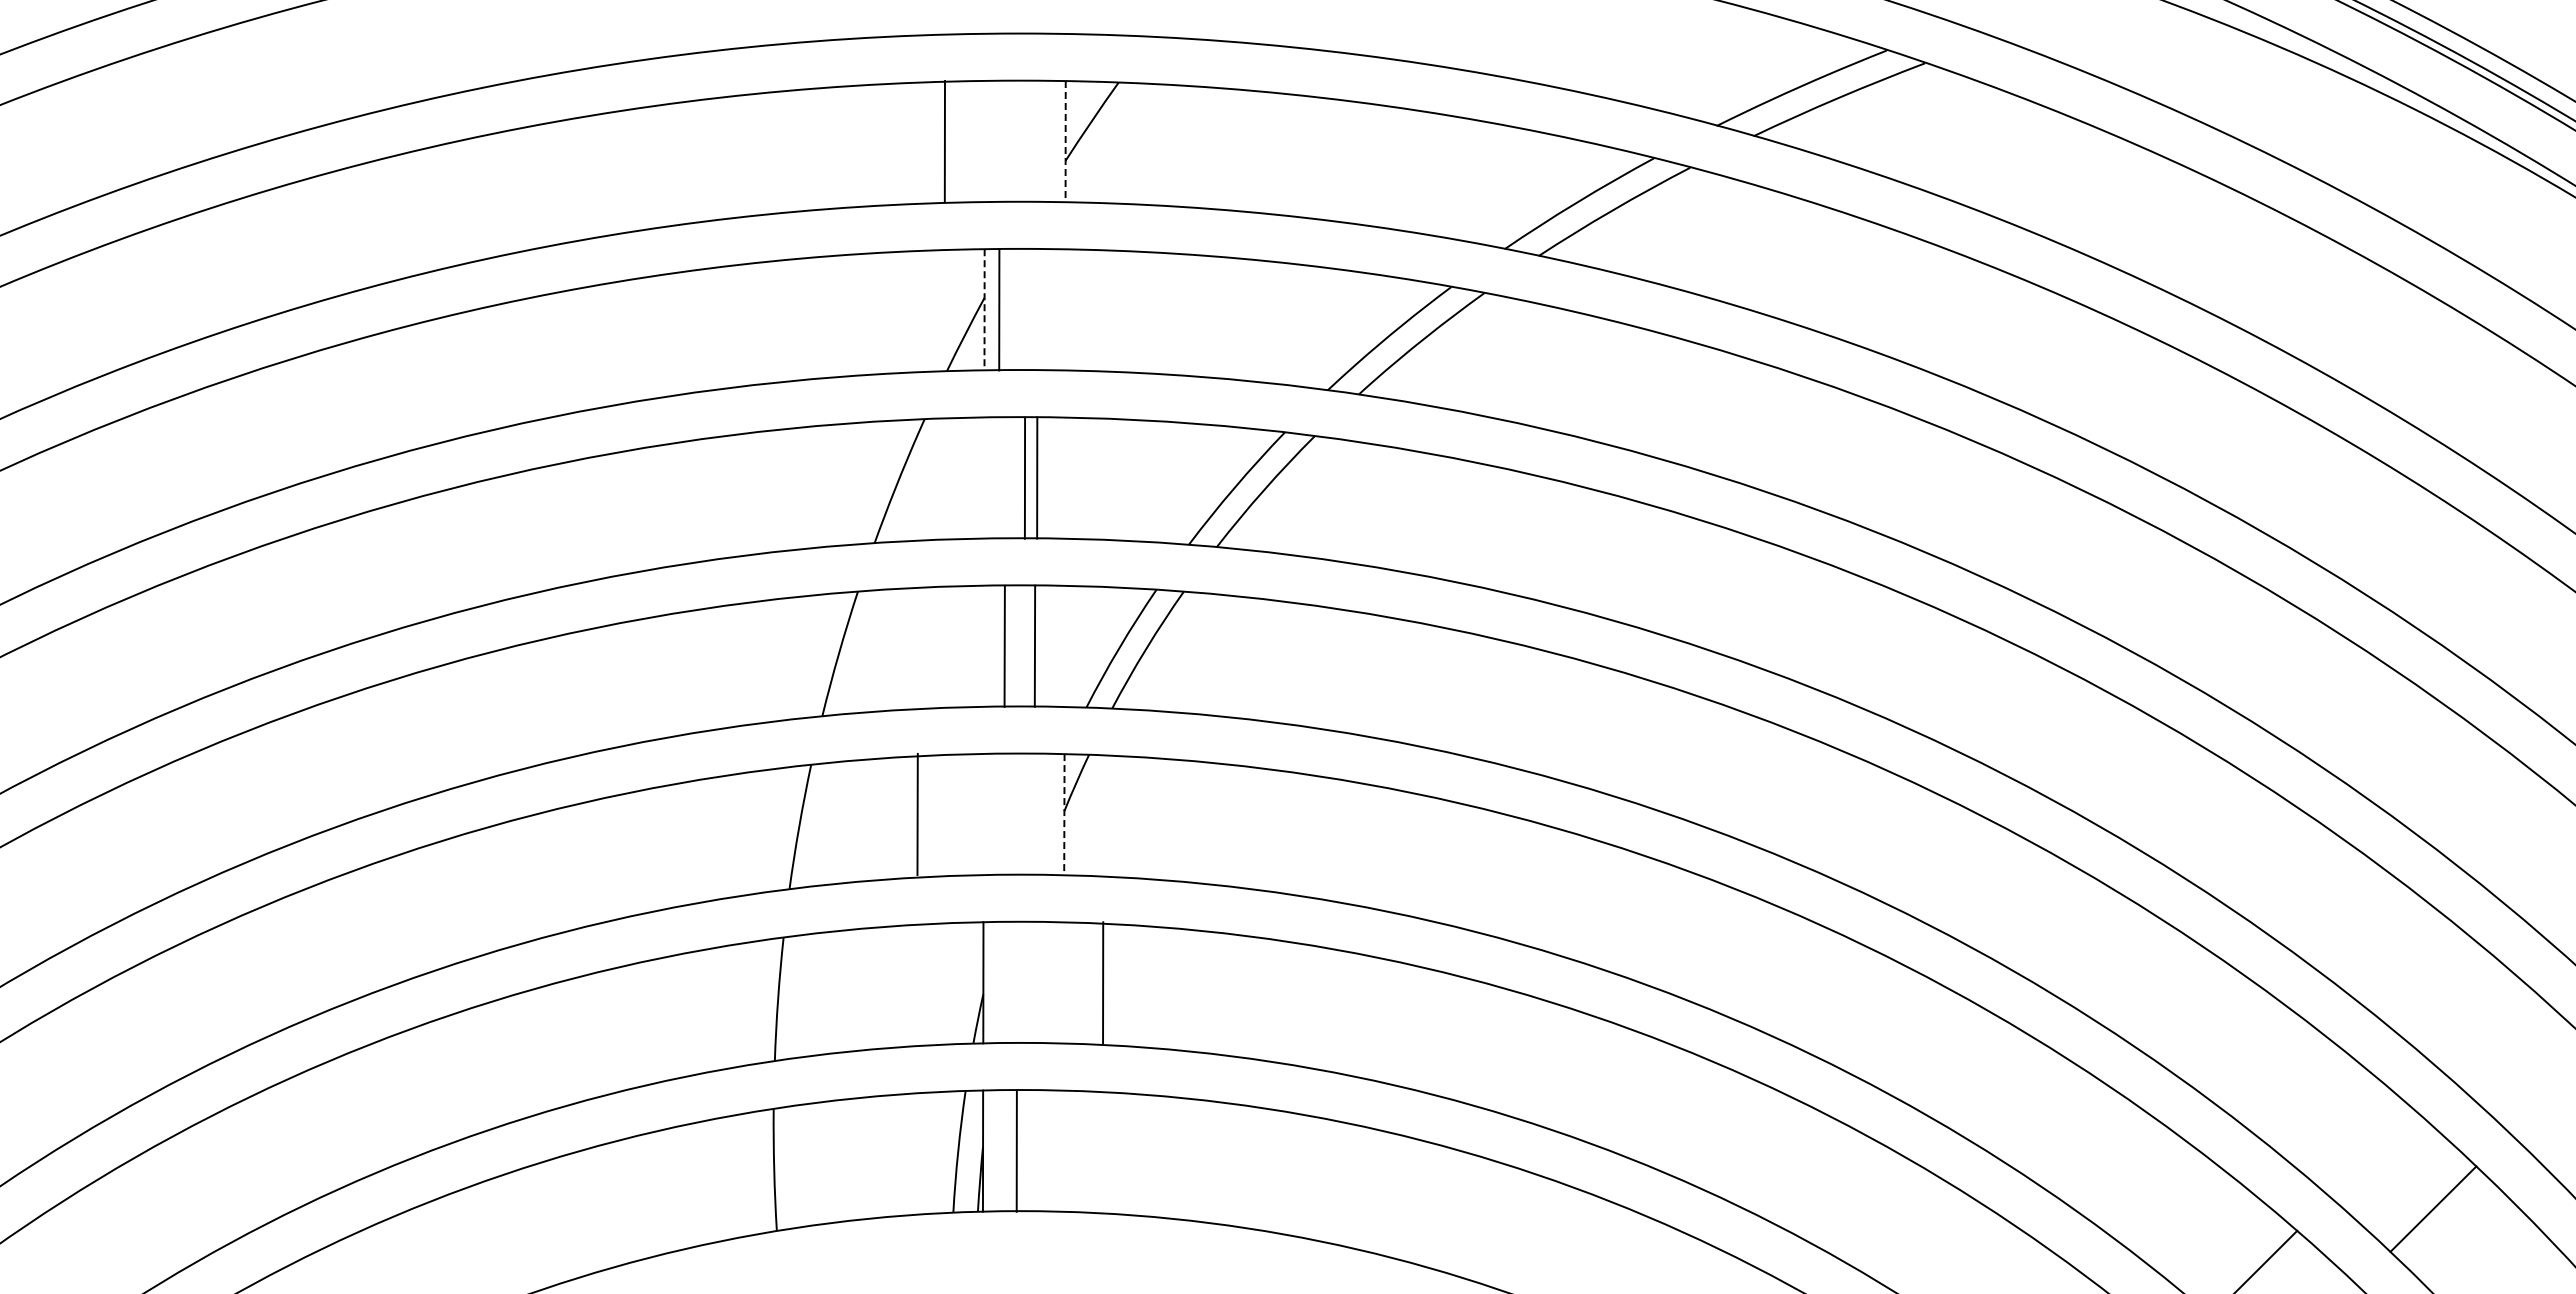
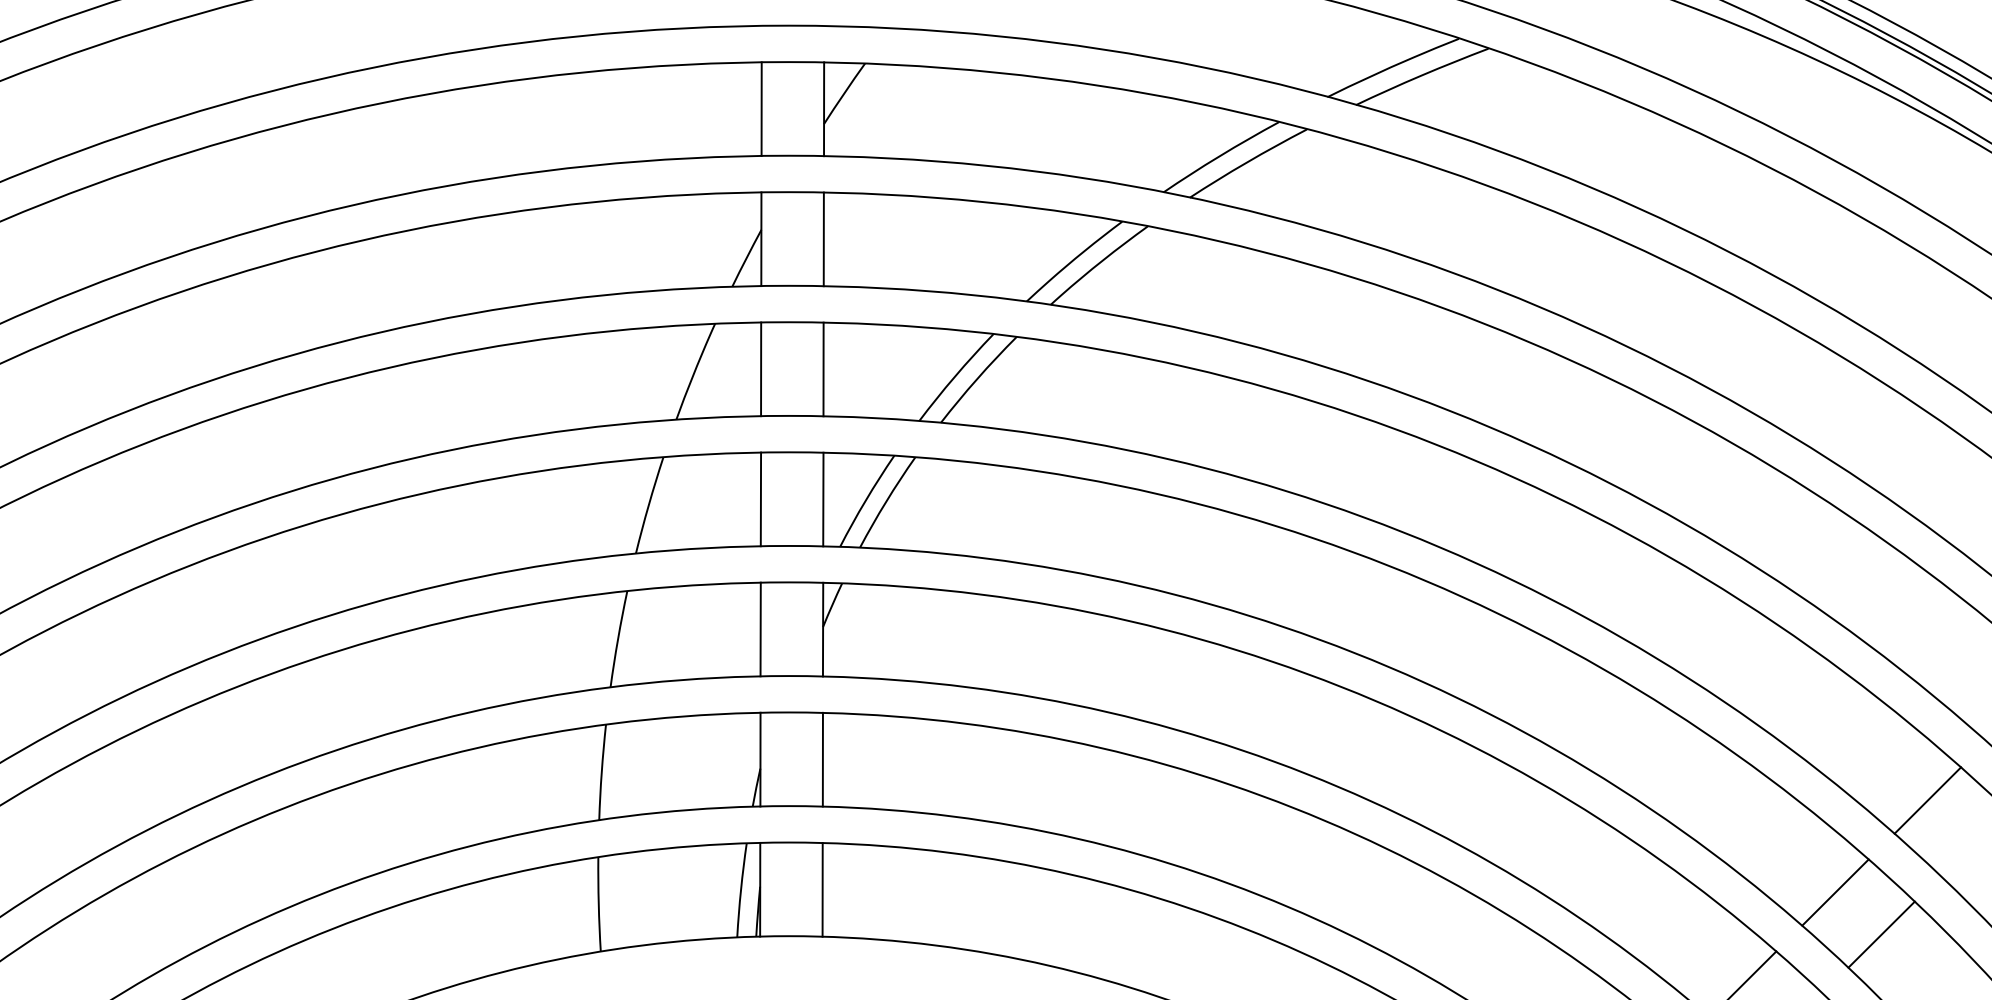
line: (944, 141) -> (761, 109), moved
line: (1065, 141) -> (823, 109), dashed -> solid
line: (984, 309) -> (761, 239), dashed -> solid
line: (999, 309) -> (823, 239), moved
line: (1024, 477) -> (823, 368), moved
line: (1037, 477) -> (761, 368), moved
line: (1004, 645) -> (823, 498), moved
line: (1034, 645) -> (760, 498), moved
line: (917, 814) -> (760, 629), moved
line: (1064, 814) -> (823, 629), dashed -> solid
line: (1103, 982) -> (823, 759), moved
line: (2493, 1035) -> (1928, 800), added
line: (1016, 1150) -> (822, 889), moved
line: (2373, 1154) -> (1835, 892), added

